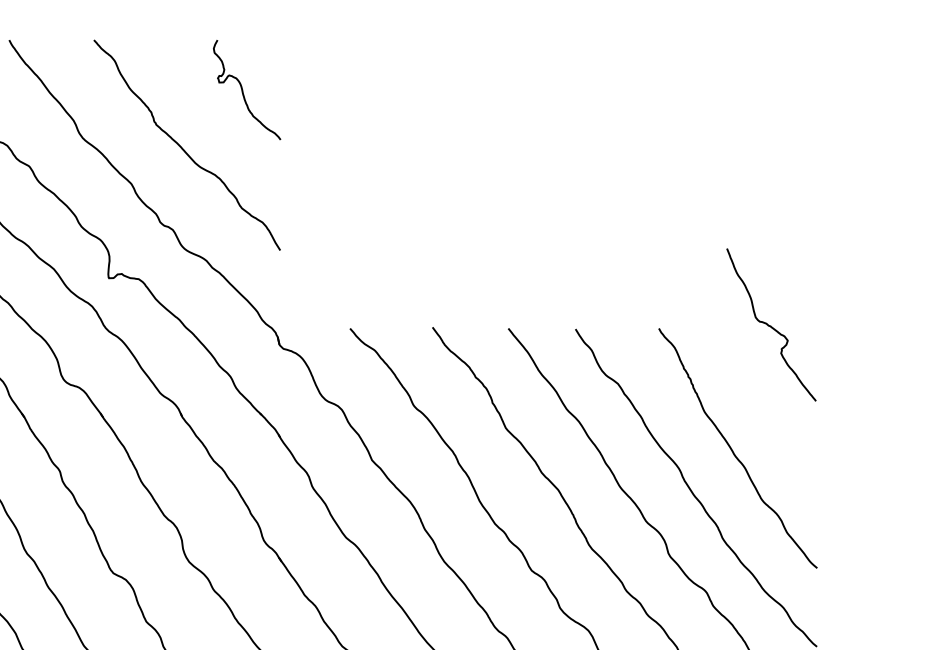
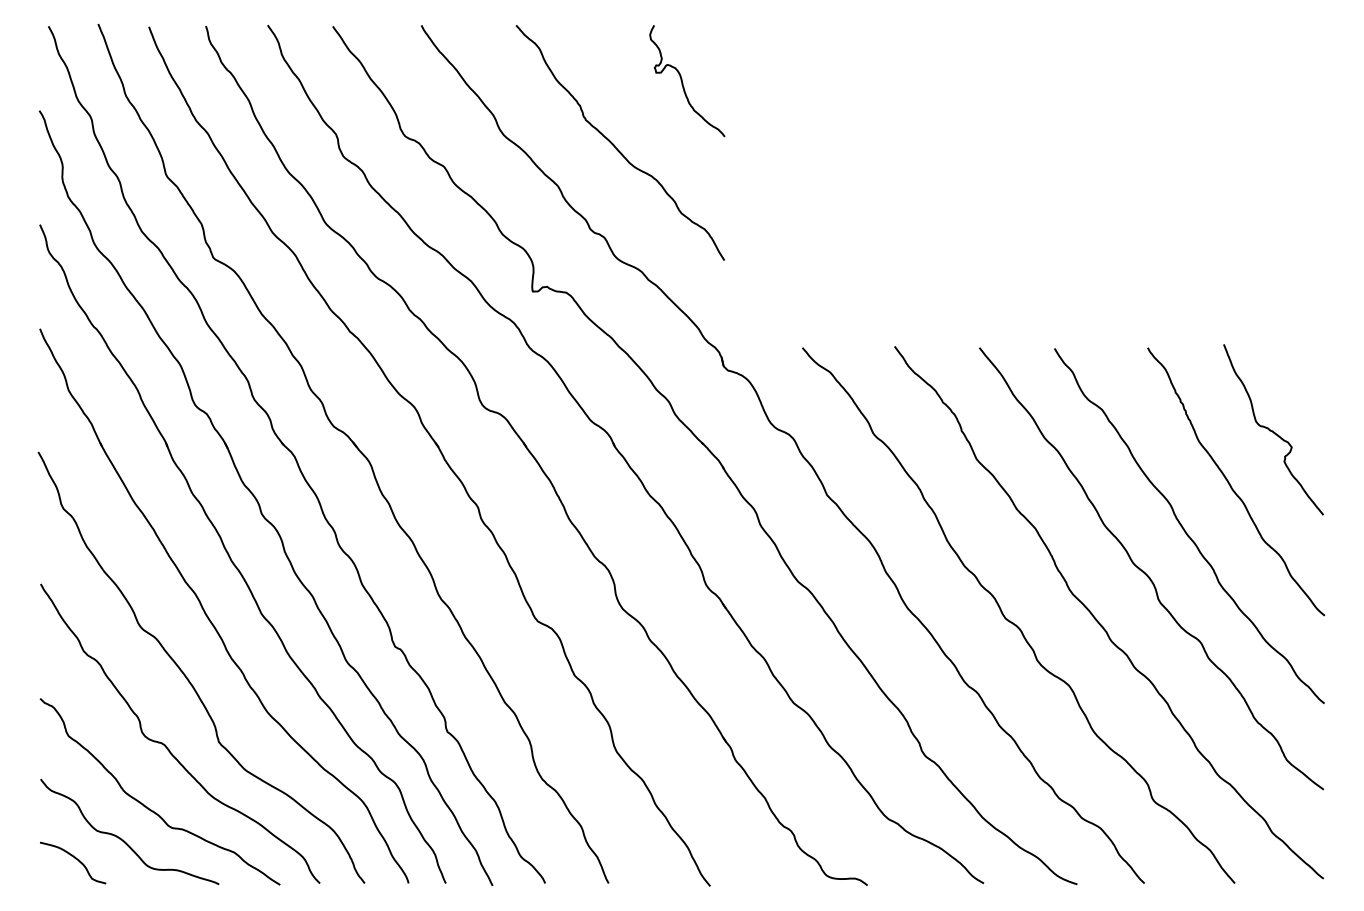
curve: (771, 325) -> (1273, 430), moved

